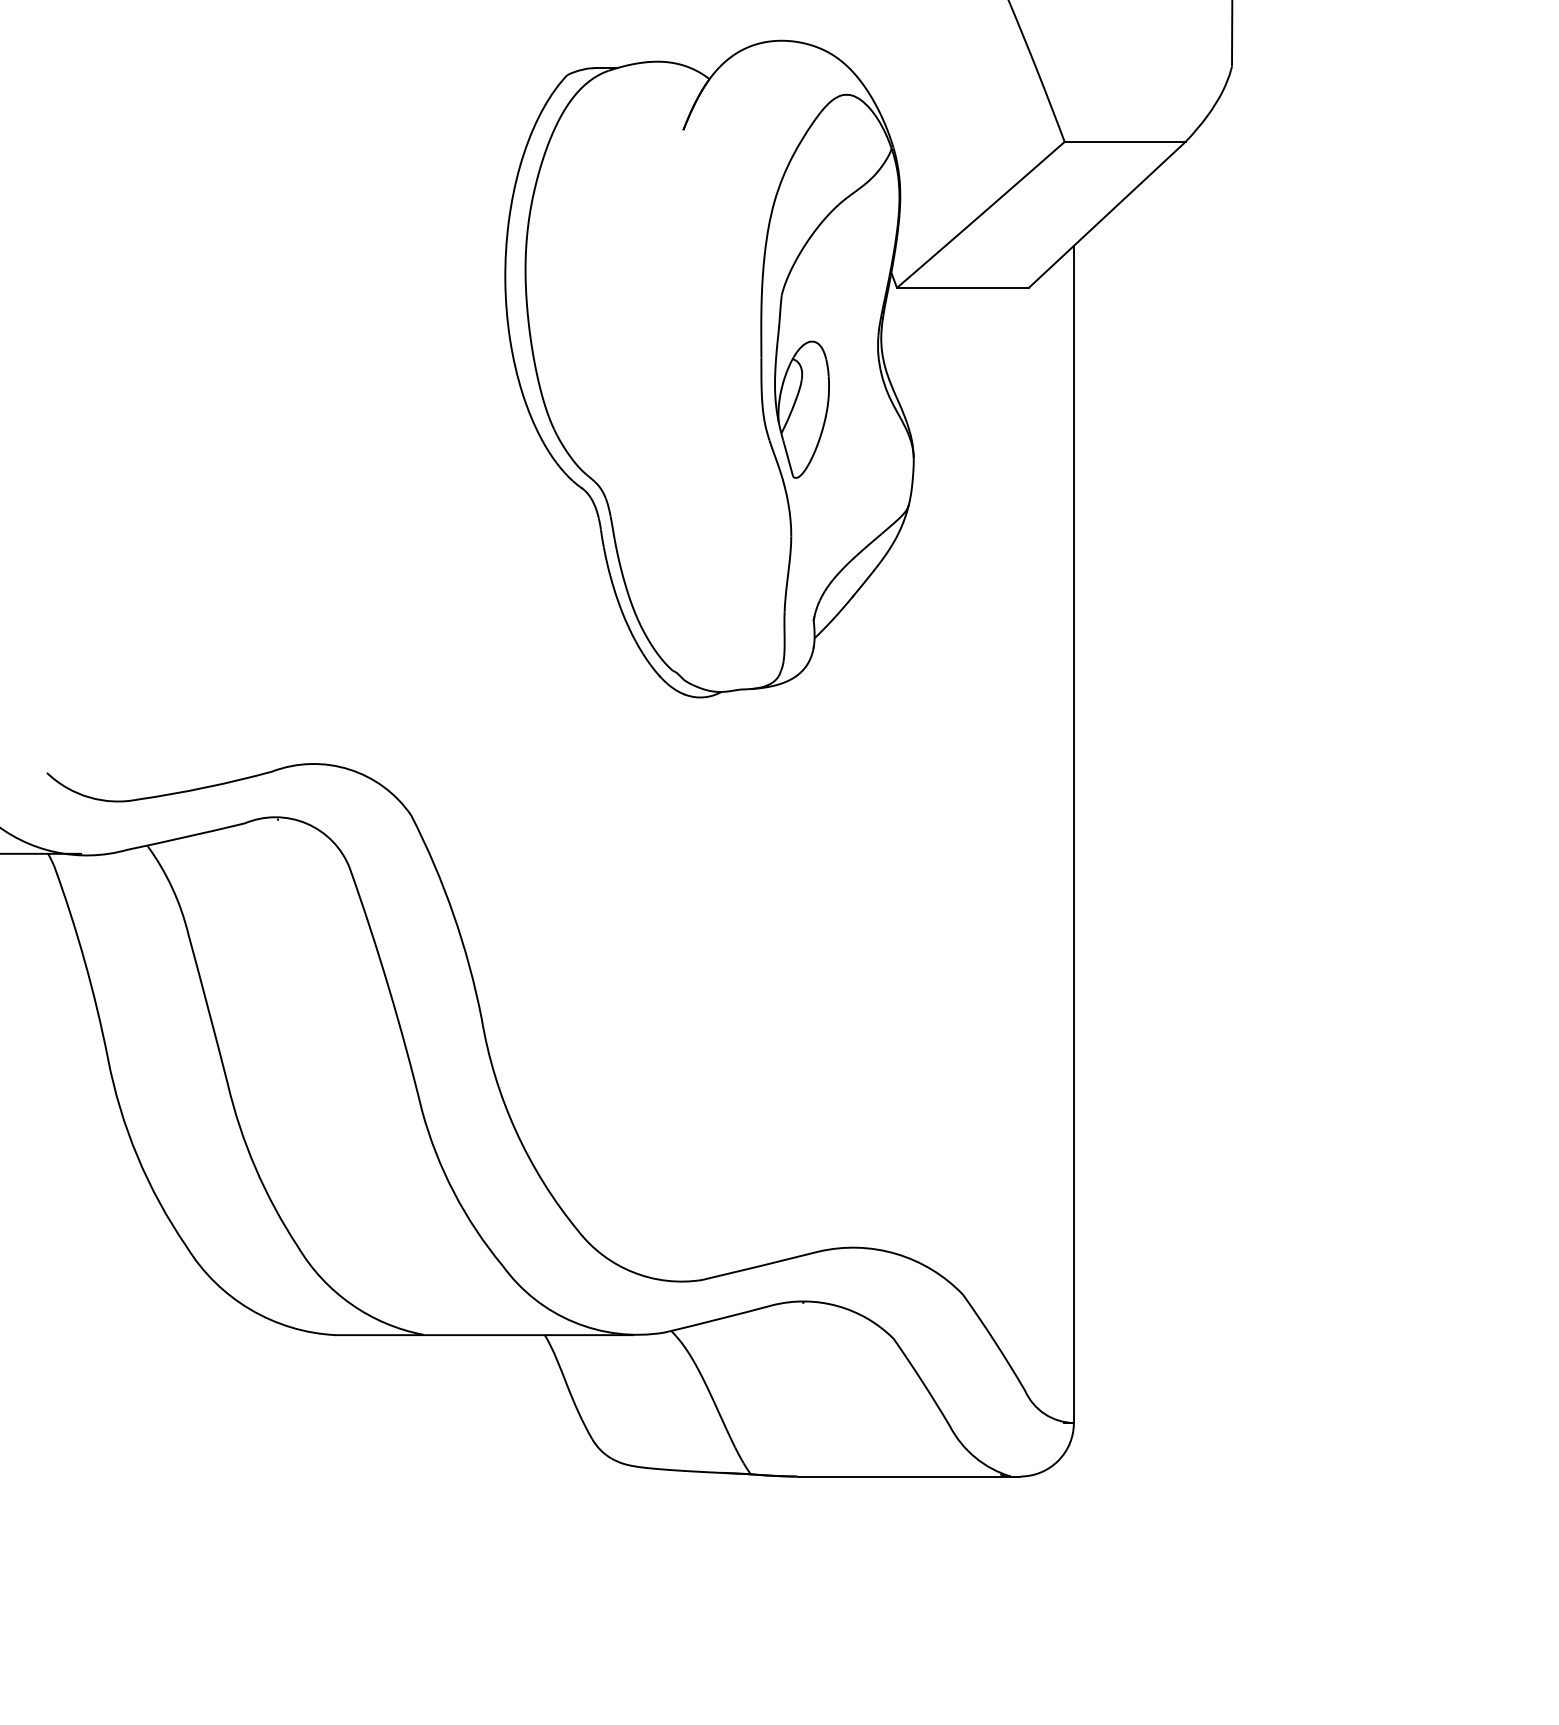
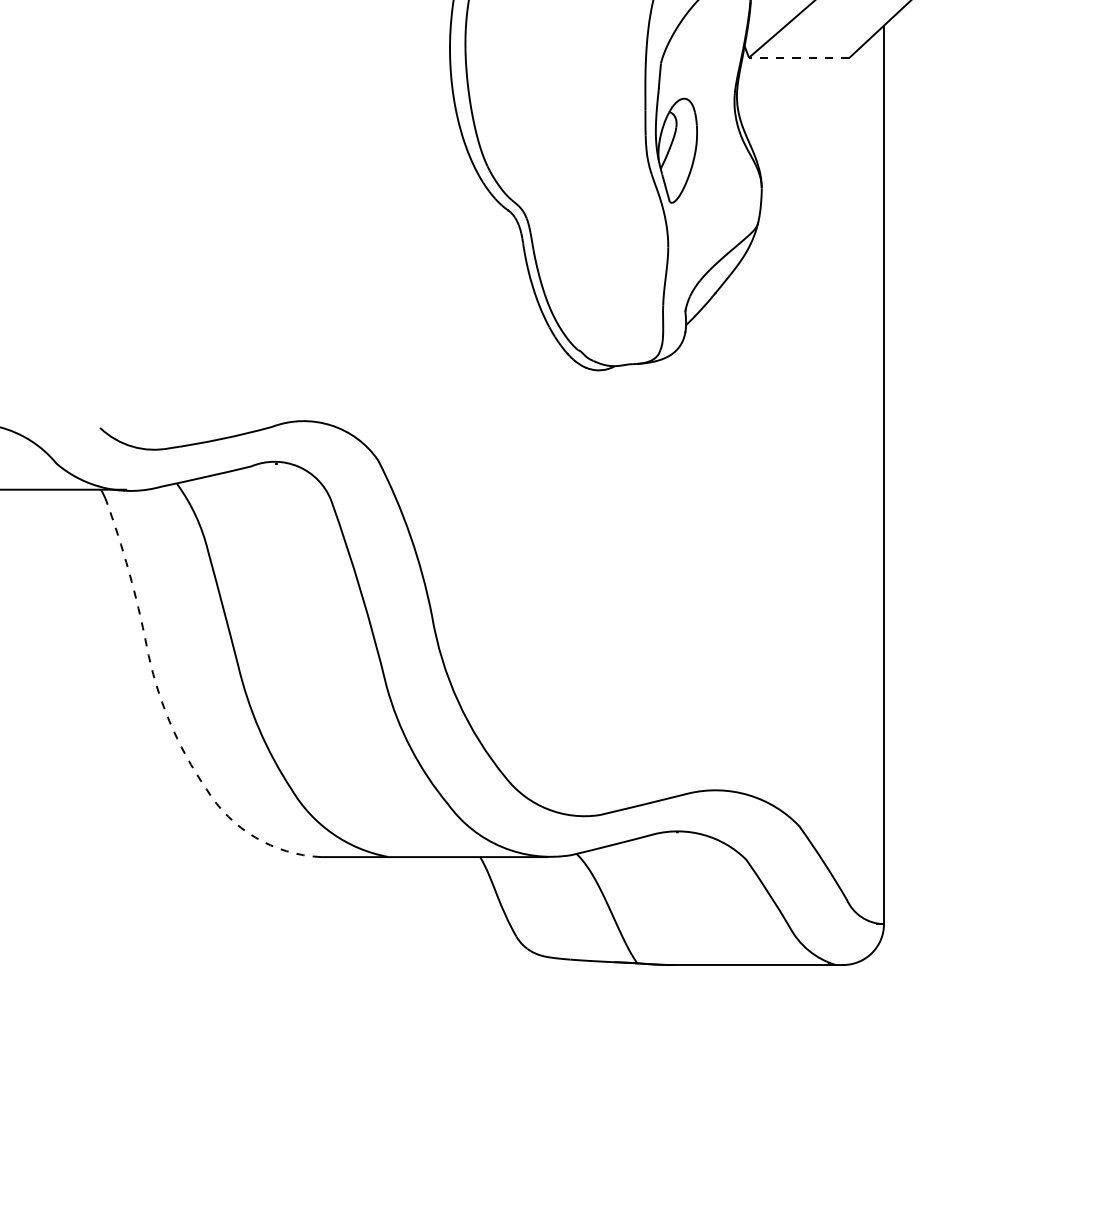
line: (962, 287) -> (798, 57), solid -> dashed
line: (136, 1153) -> (168, 718), solid -> dashed

